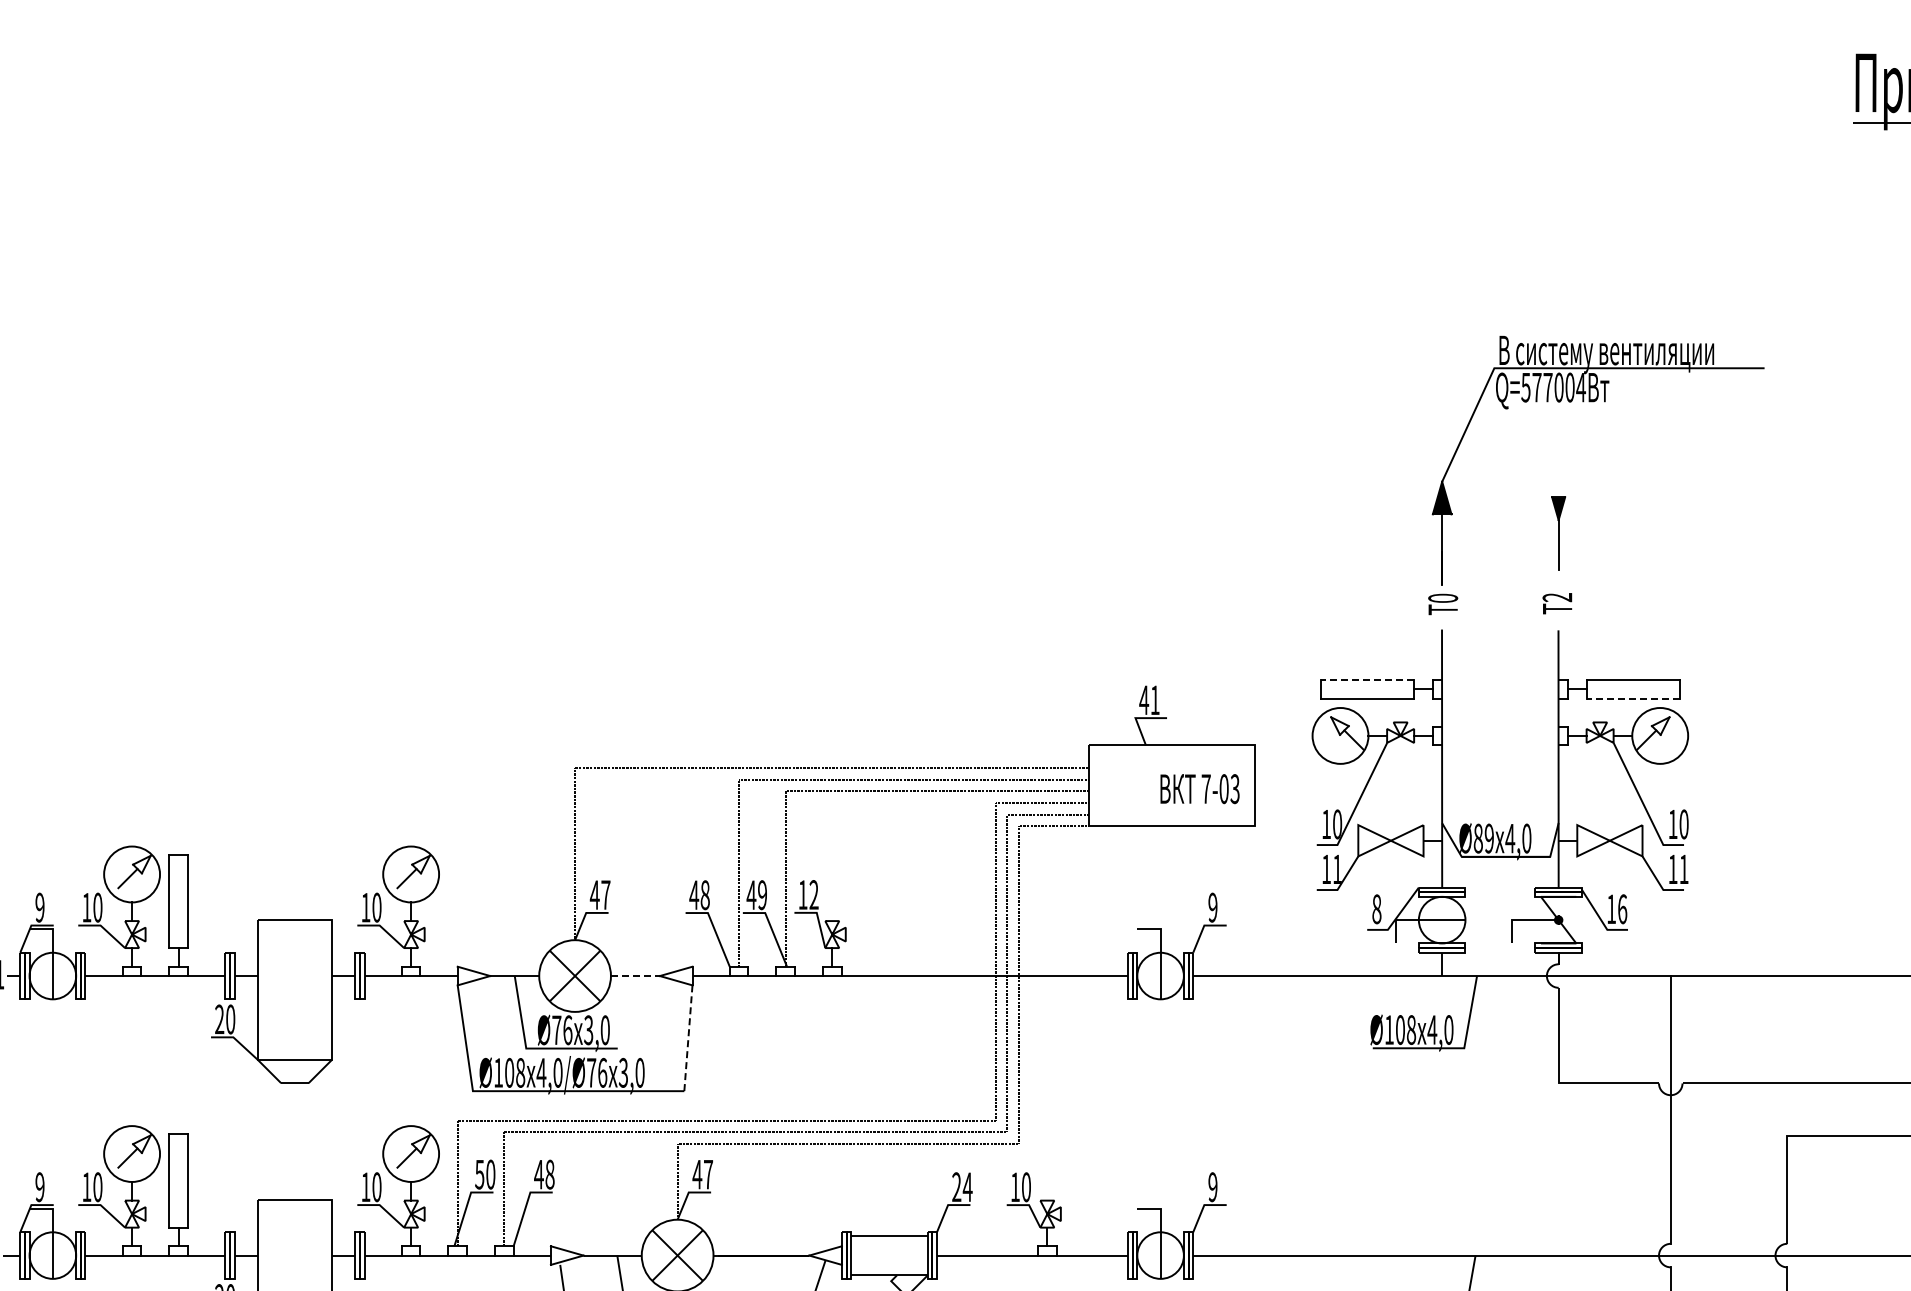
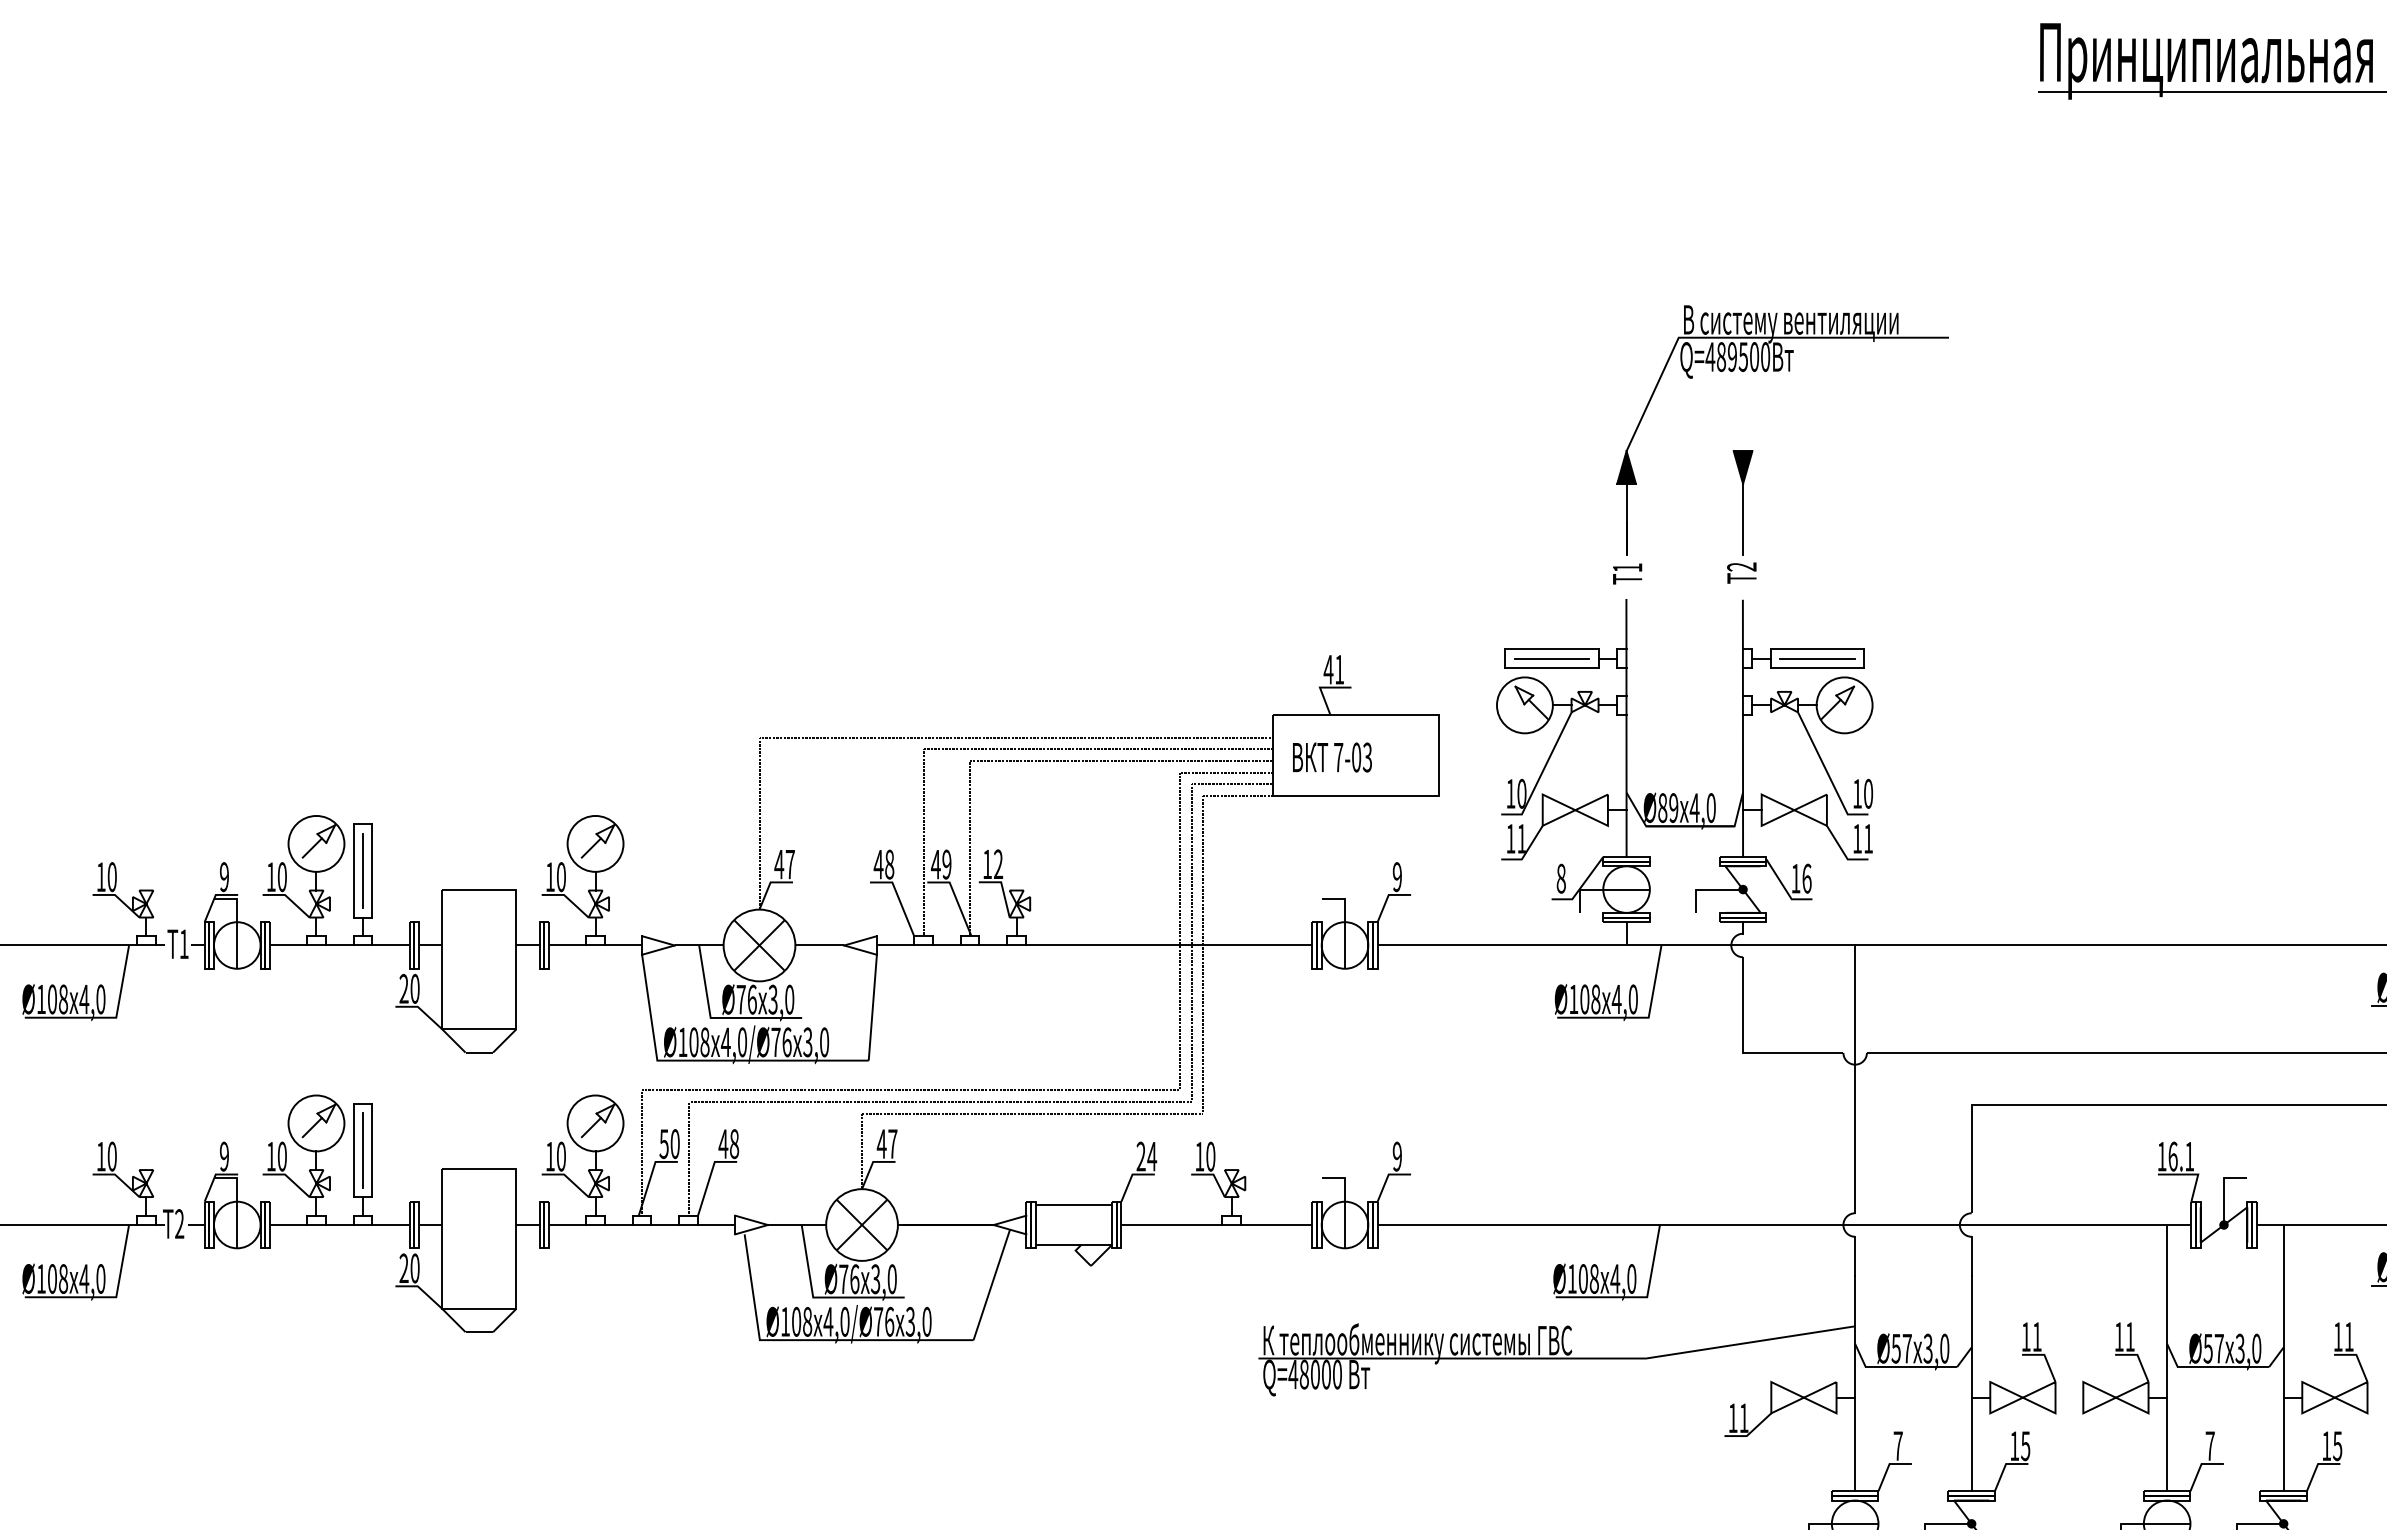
text: (1553, 388) -> (1737, 357), Q=577004 -> Q=489500
part: (1558, 533) -> (1742, 502), size x1.43
text: (1443, 598) -> (1627, 567), 0 -> 1
line: (1367, 680) -> (1551, 649), dashed -> solid
line: (1367, 689) -> (1551, 658), added
line: (1633, 689) -> (1817, 658), added
line: (1633, 699) -> (1817, 668), dashed -> solid
text: (1200, 789) -> (1332, 757), moved
line: (179, 901) -> (363, 870), added
line: (636, 976) -> (820, 945), dashed -> solid
line: (688, 1039) -> (872, 1008), dashed -> solid
line: (179, 1181) -> (363, 1150), added

